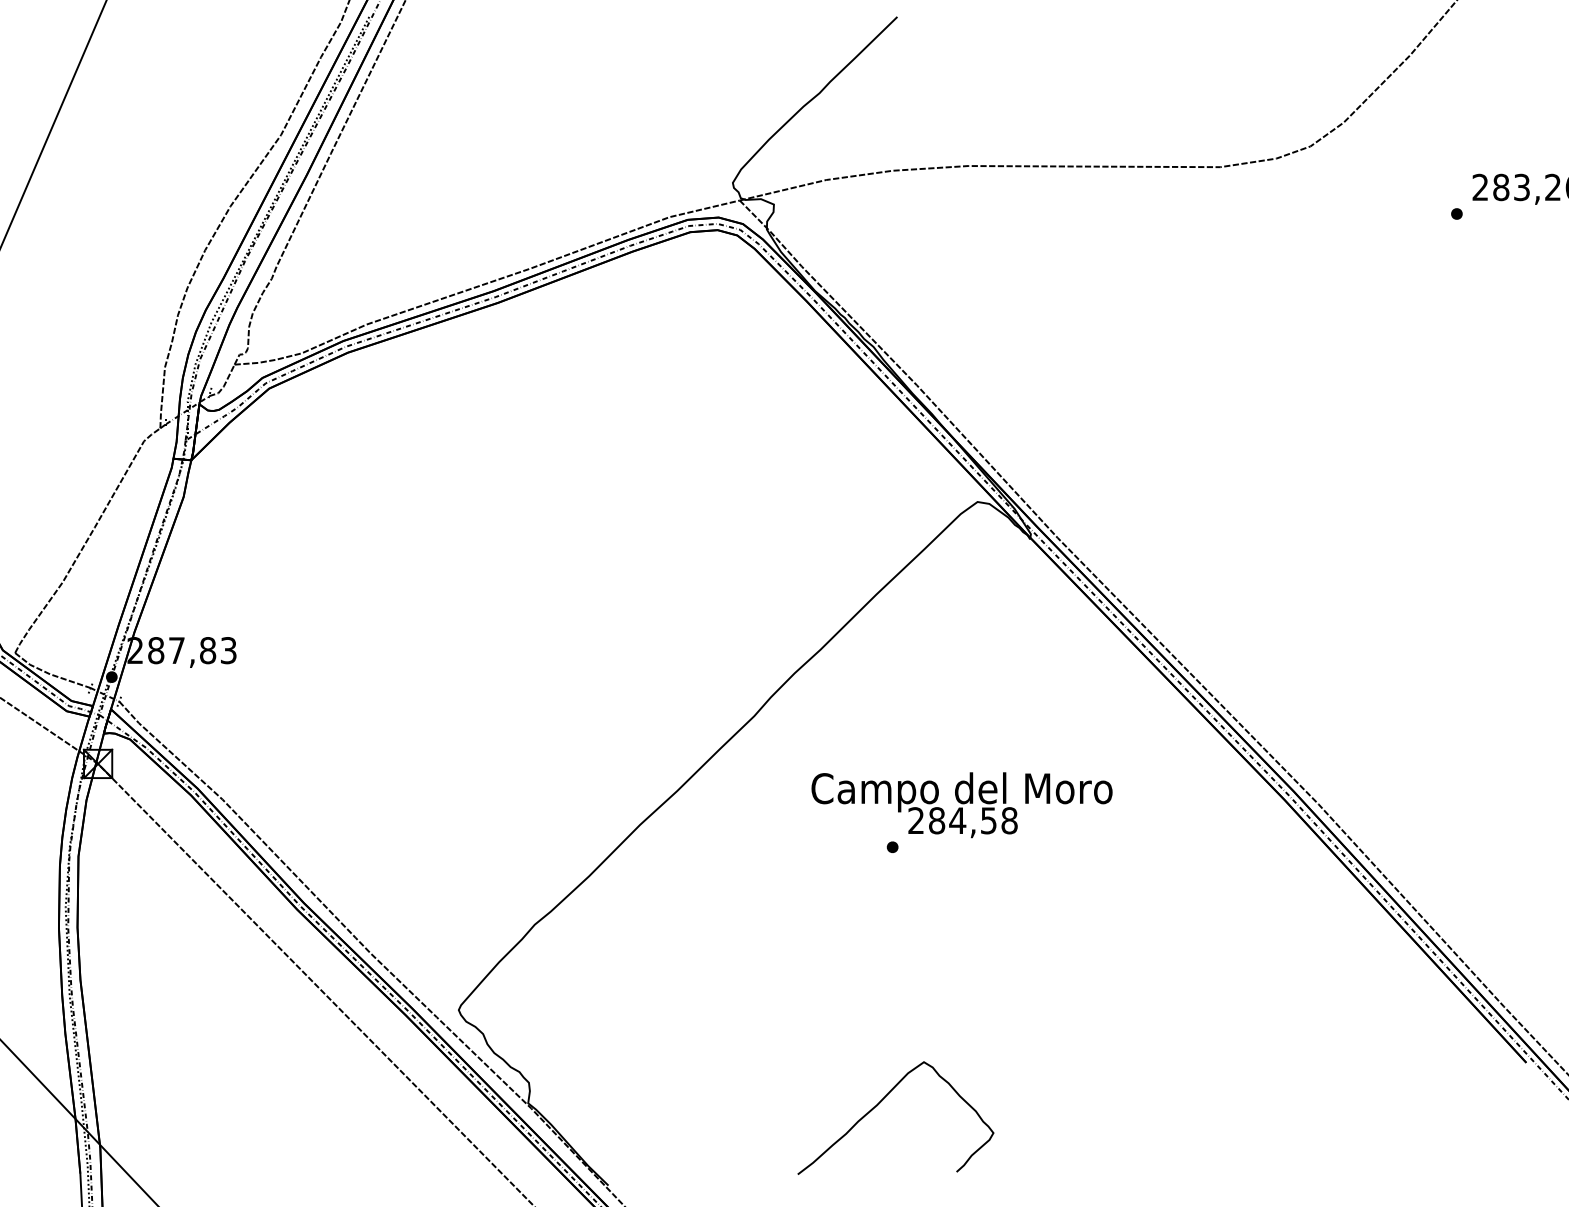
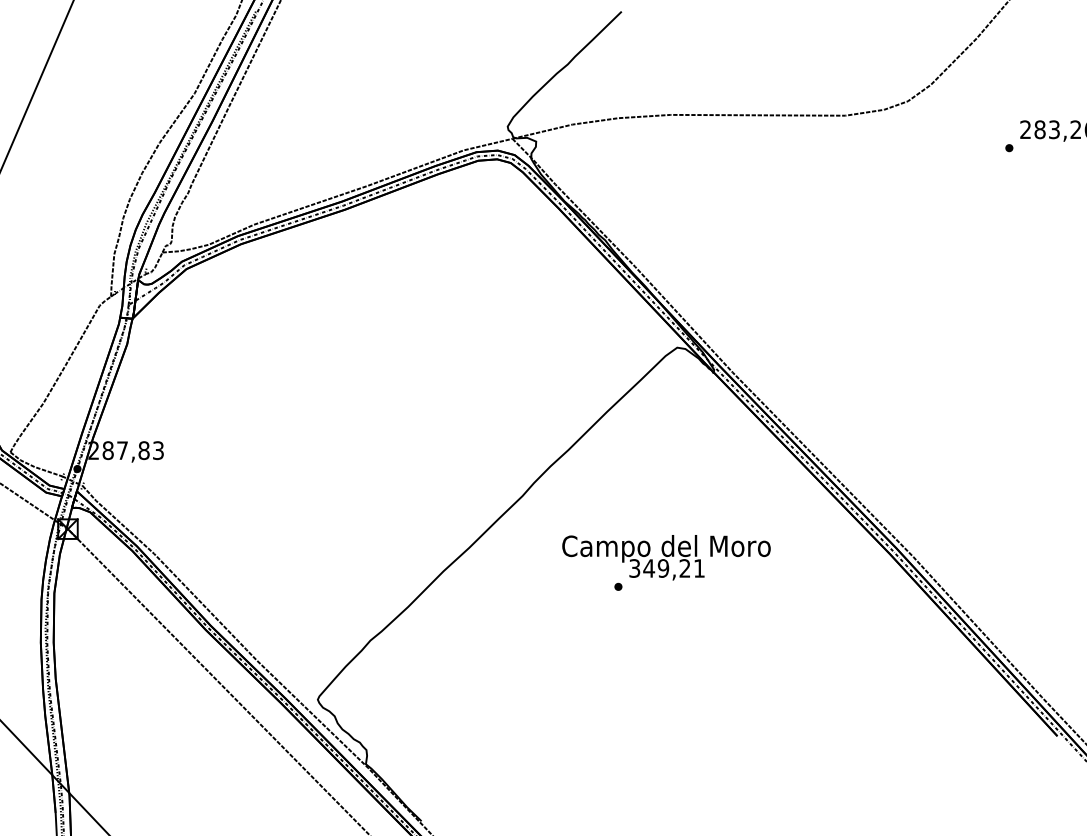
text: (963, 820) -> (667, 568), 284,58 -> 349,21
curve: (881, 1103) -> (610, 764), removed

